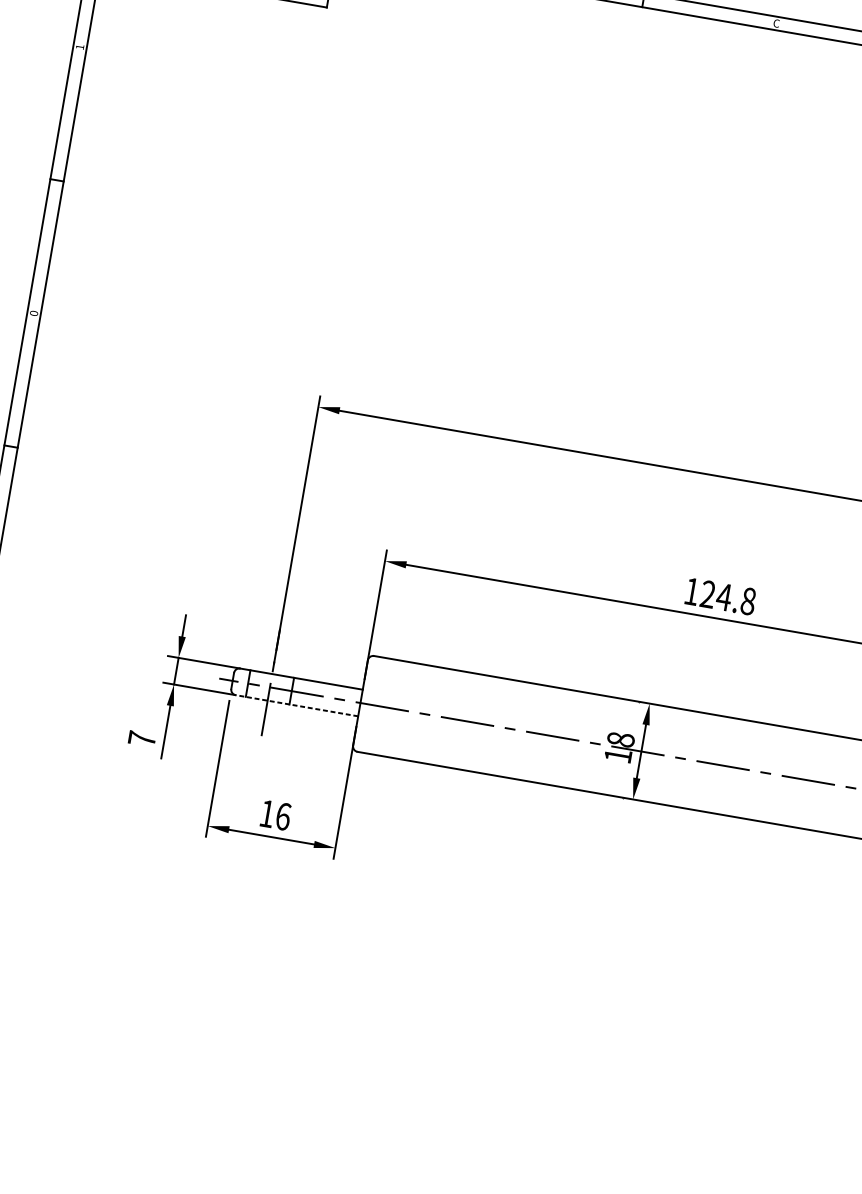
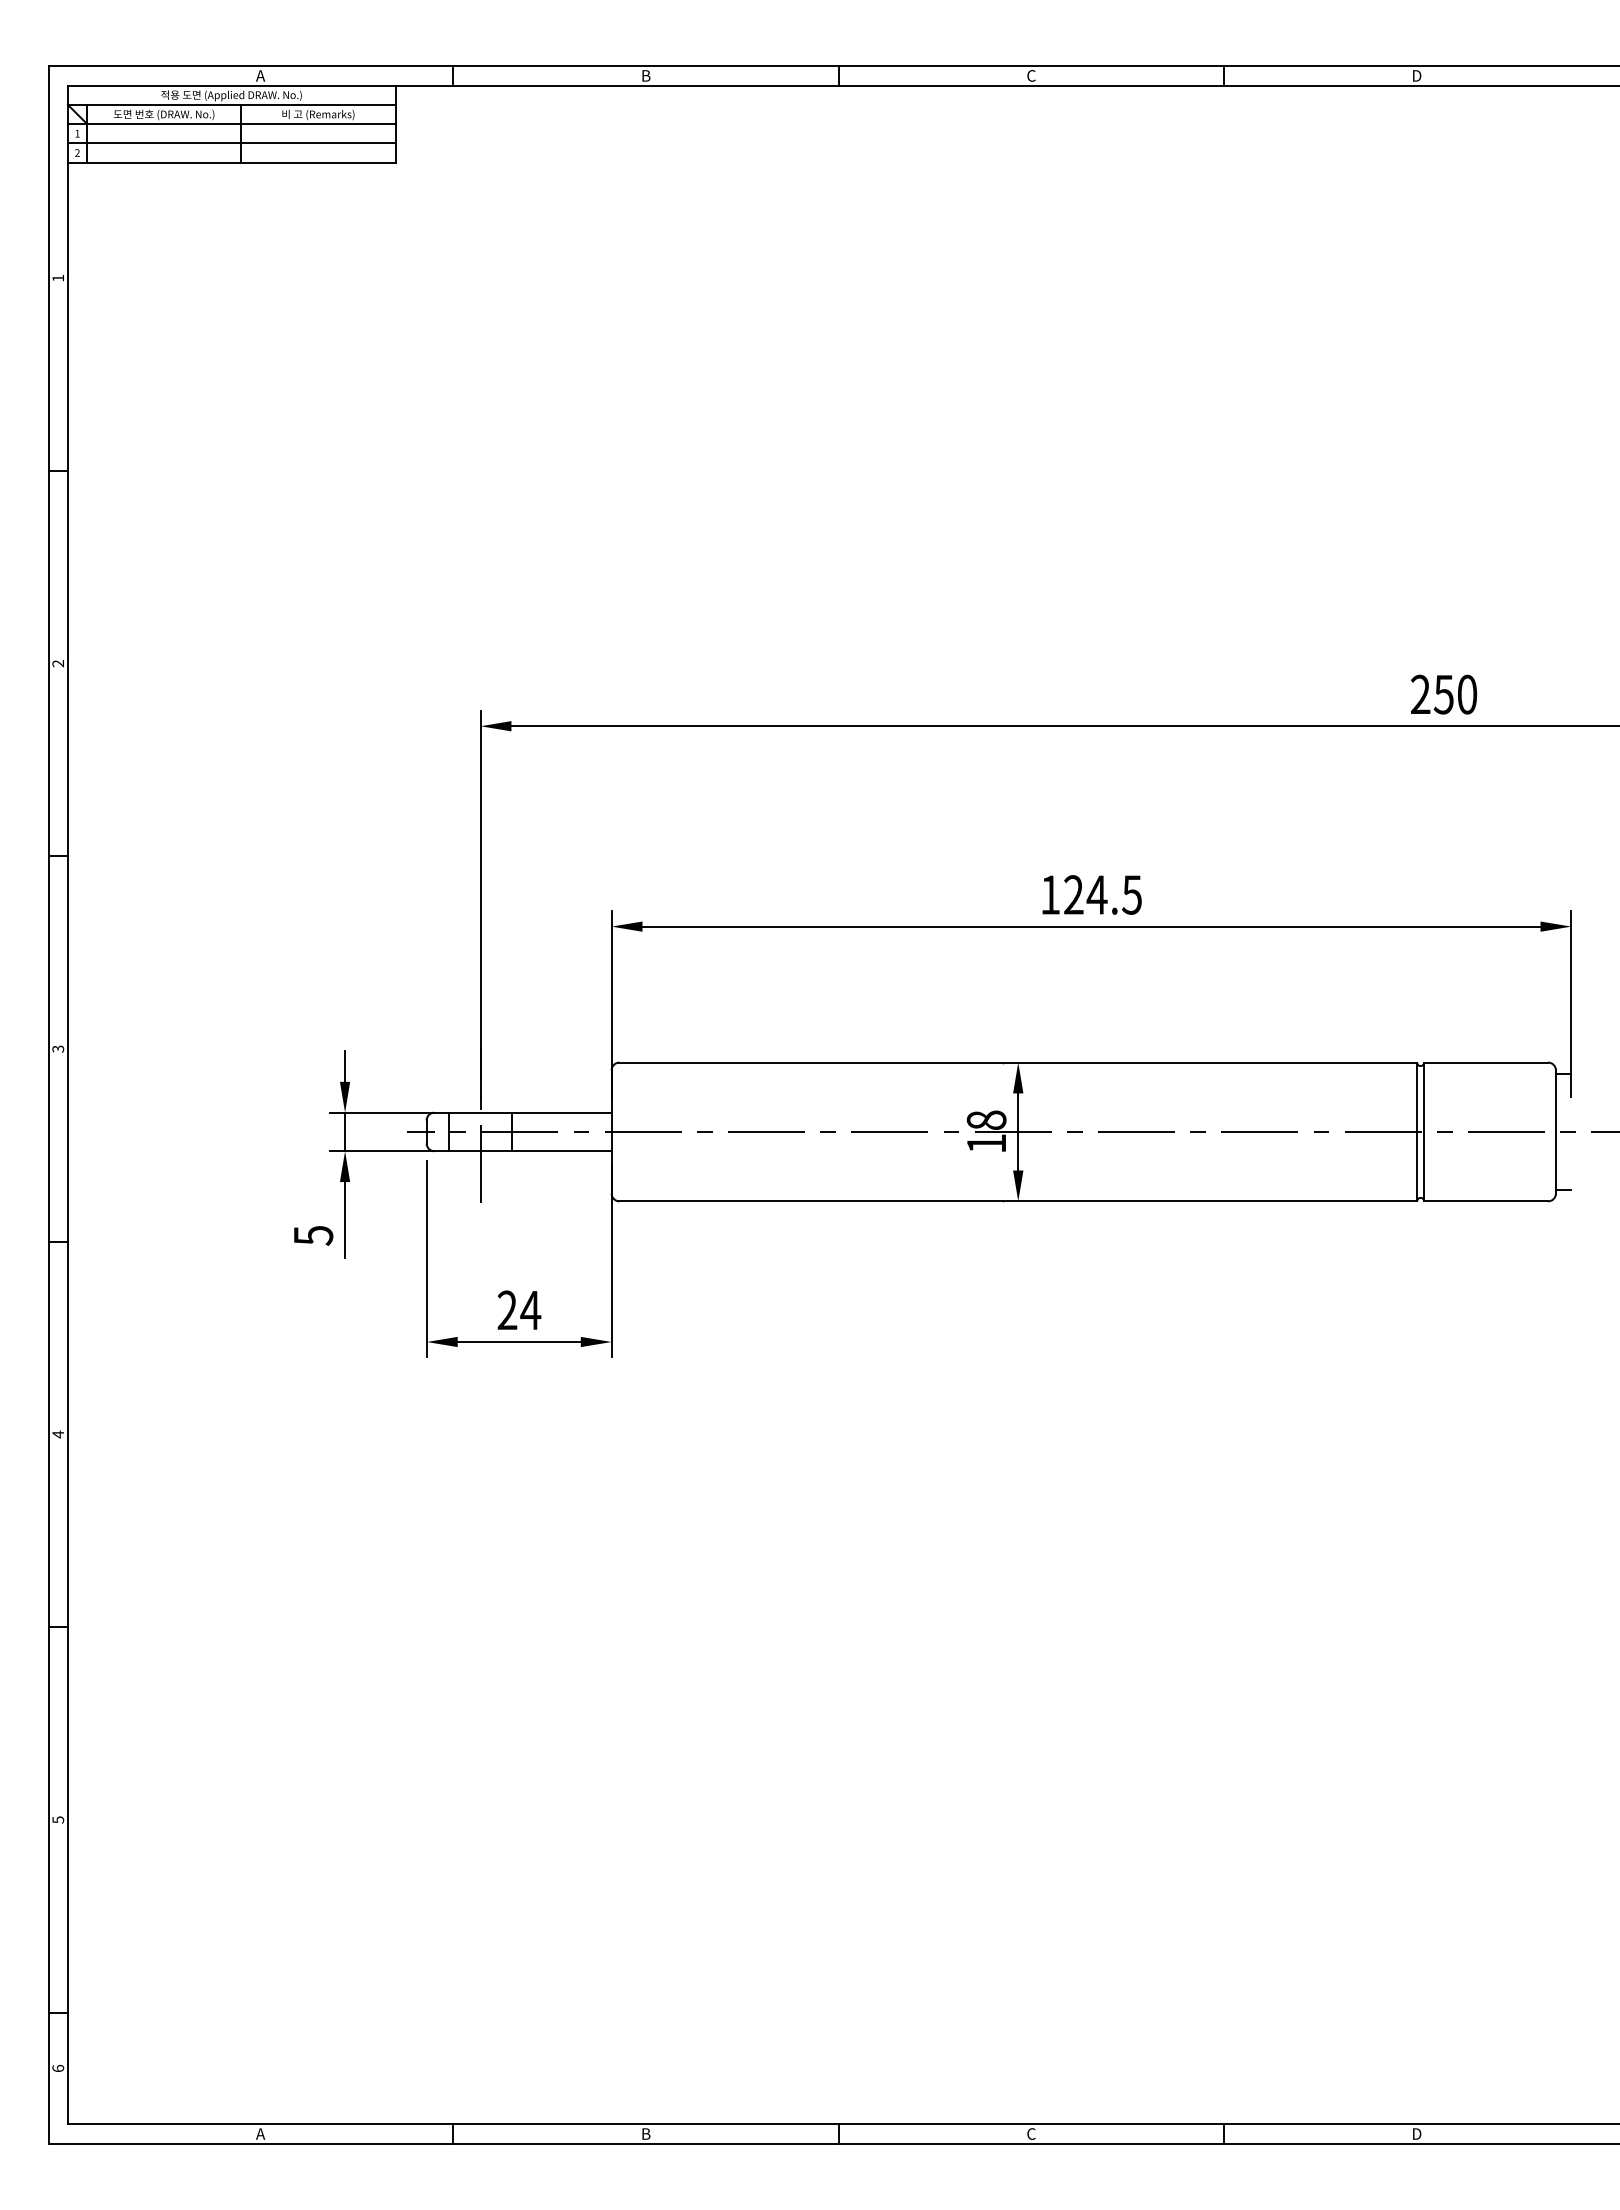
text: (34, 313) -> (58, 663), 0 -> 2
text: (747, 600) -> (1131, 894), 124.8 -> 124.5
line: (297, 705) -> (523, 1151), dashed -> solid
text: (142, 738) -> (313, 1235), 7 -> 5
text: (275, 815) -> (519, 1310), 16 -> 24

